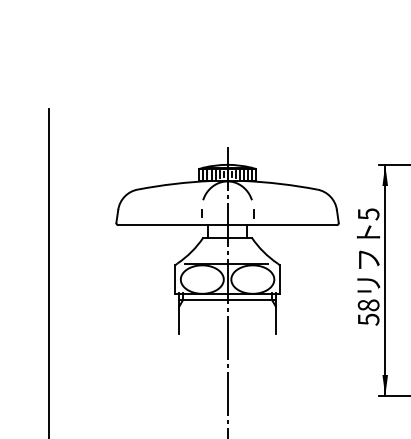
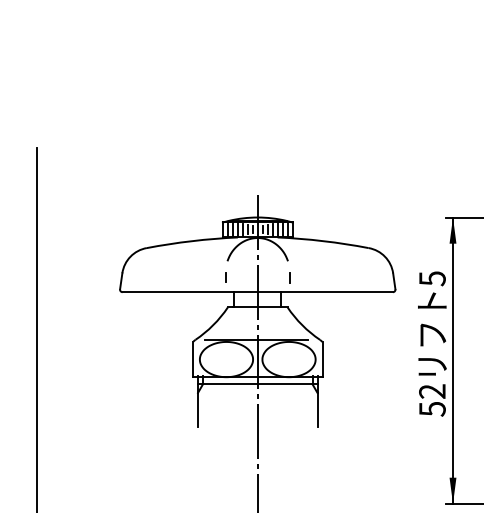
text: (368, 305) -> (432, 391), 58 -> 52

